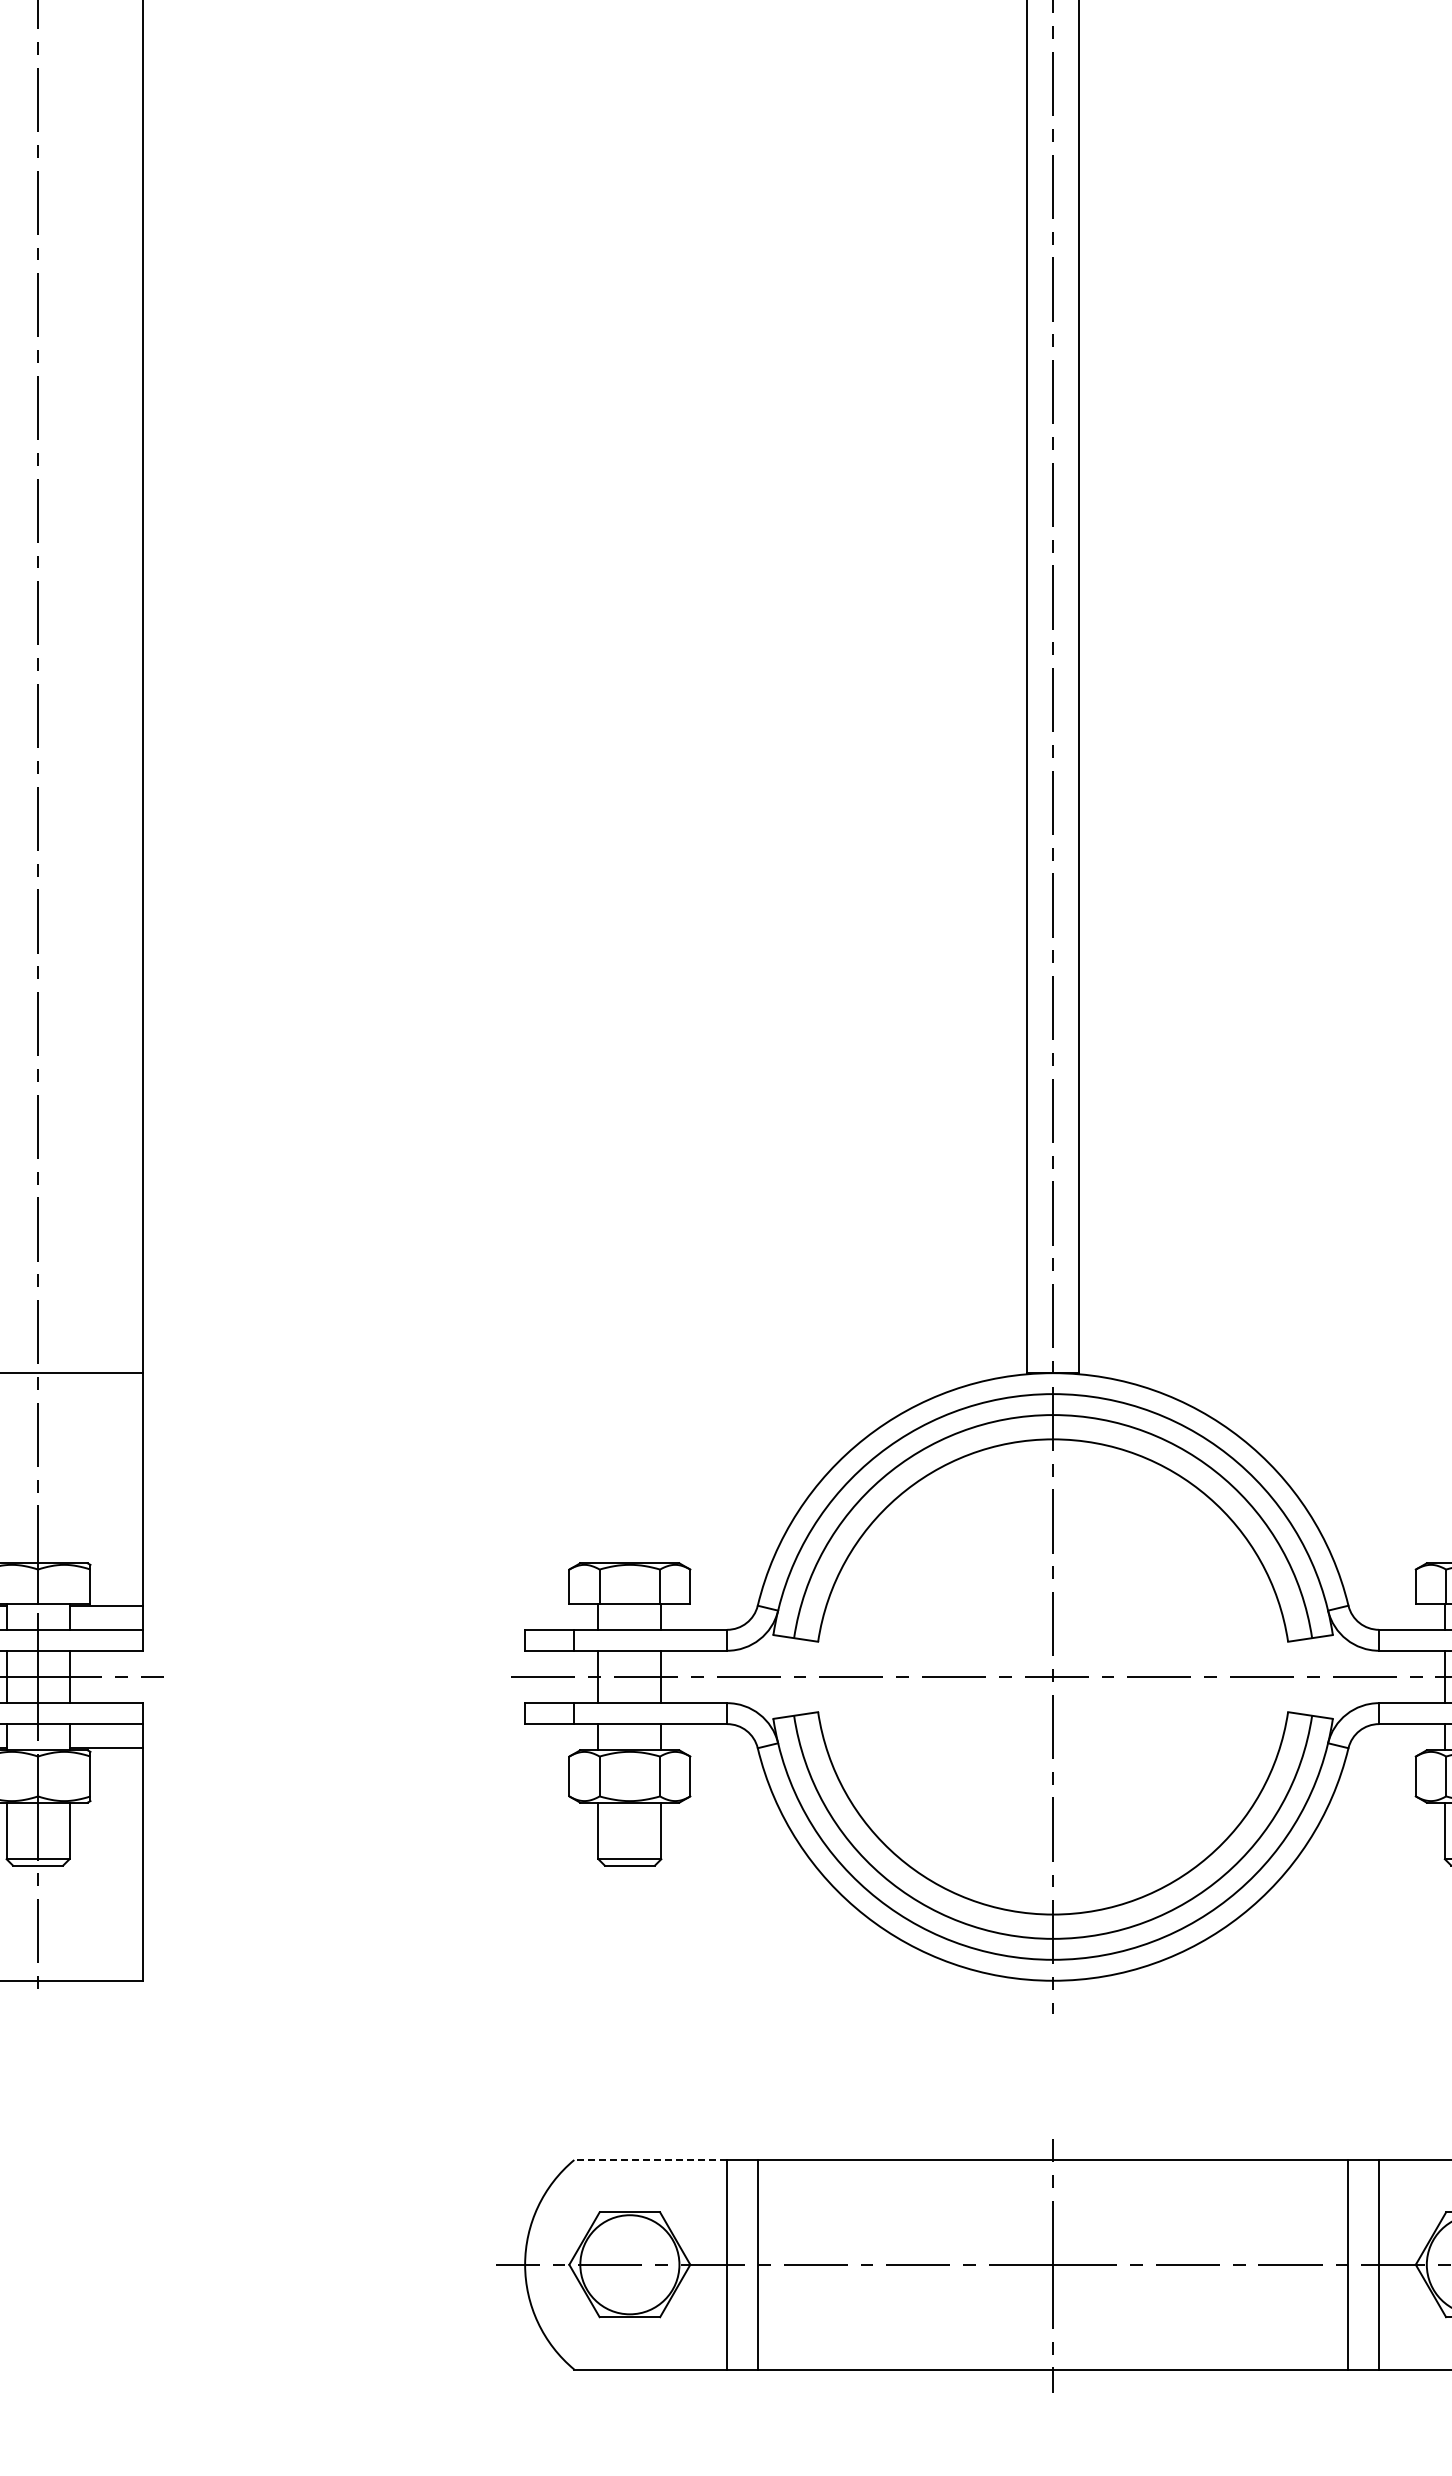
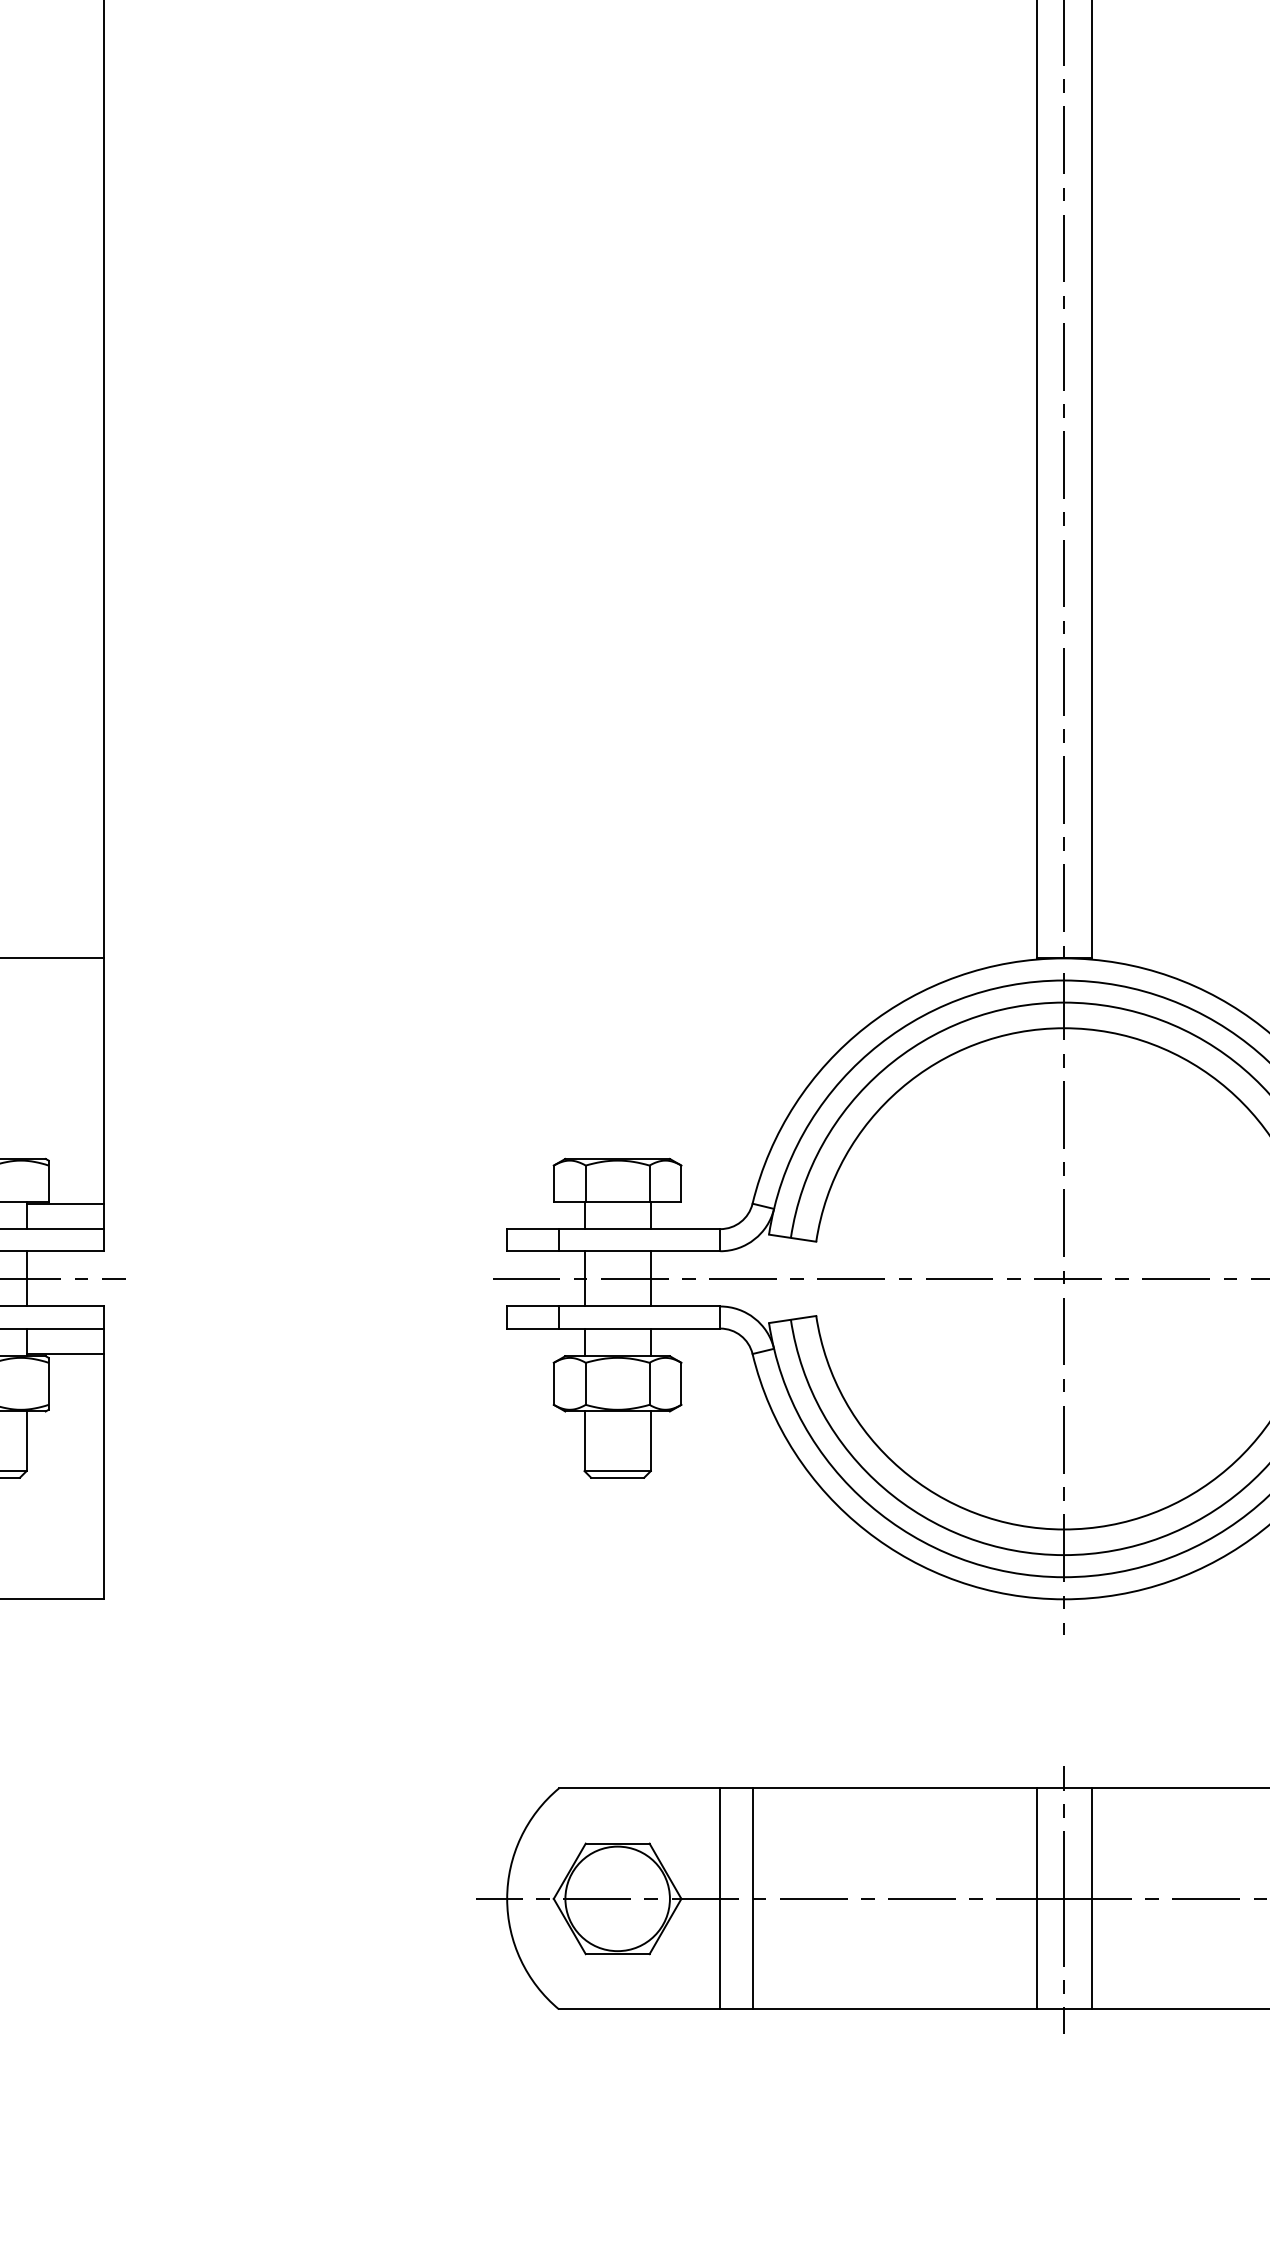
line: (650, 2160) -> (639, 1788), dashed -> solid
line: (1026, 2264) -> (1036, 1898), added
line: (1079, 2264) -> (1091, 1898), added

